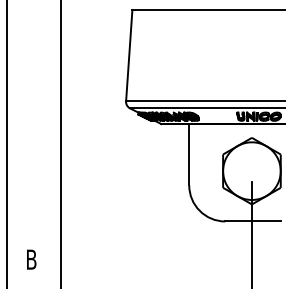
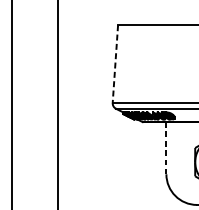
line: (129, 55) -> (115, 63), solid -> dashed
line: (189, 154) -> (166, 148), solid -> dashed

